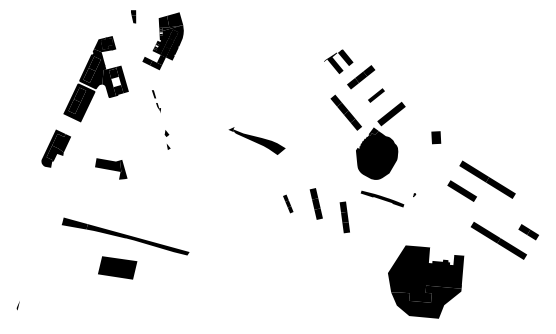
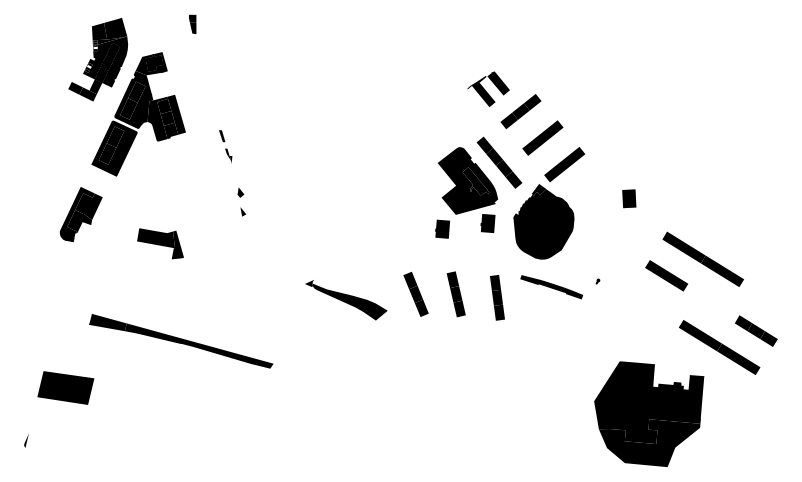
part: (162, 41) -> (97, 59), moved
fill: (116, 81) -> (168, 117), added
part: (376, 95) -> (543, 137), size x1.67
part: (323, 133) -> (466, 192), added
part: (256, 140) -> (345, 299), moved
part: (287, 203) -> (414, 293), size x1.67
part: (344, 217) -> (496, 297), moved
fill: (515, 223) -> (743, 322), added
part: (117, 267) -> (65, 387), moved
part: (426, 281) -> (649, 413), moved

